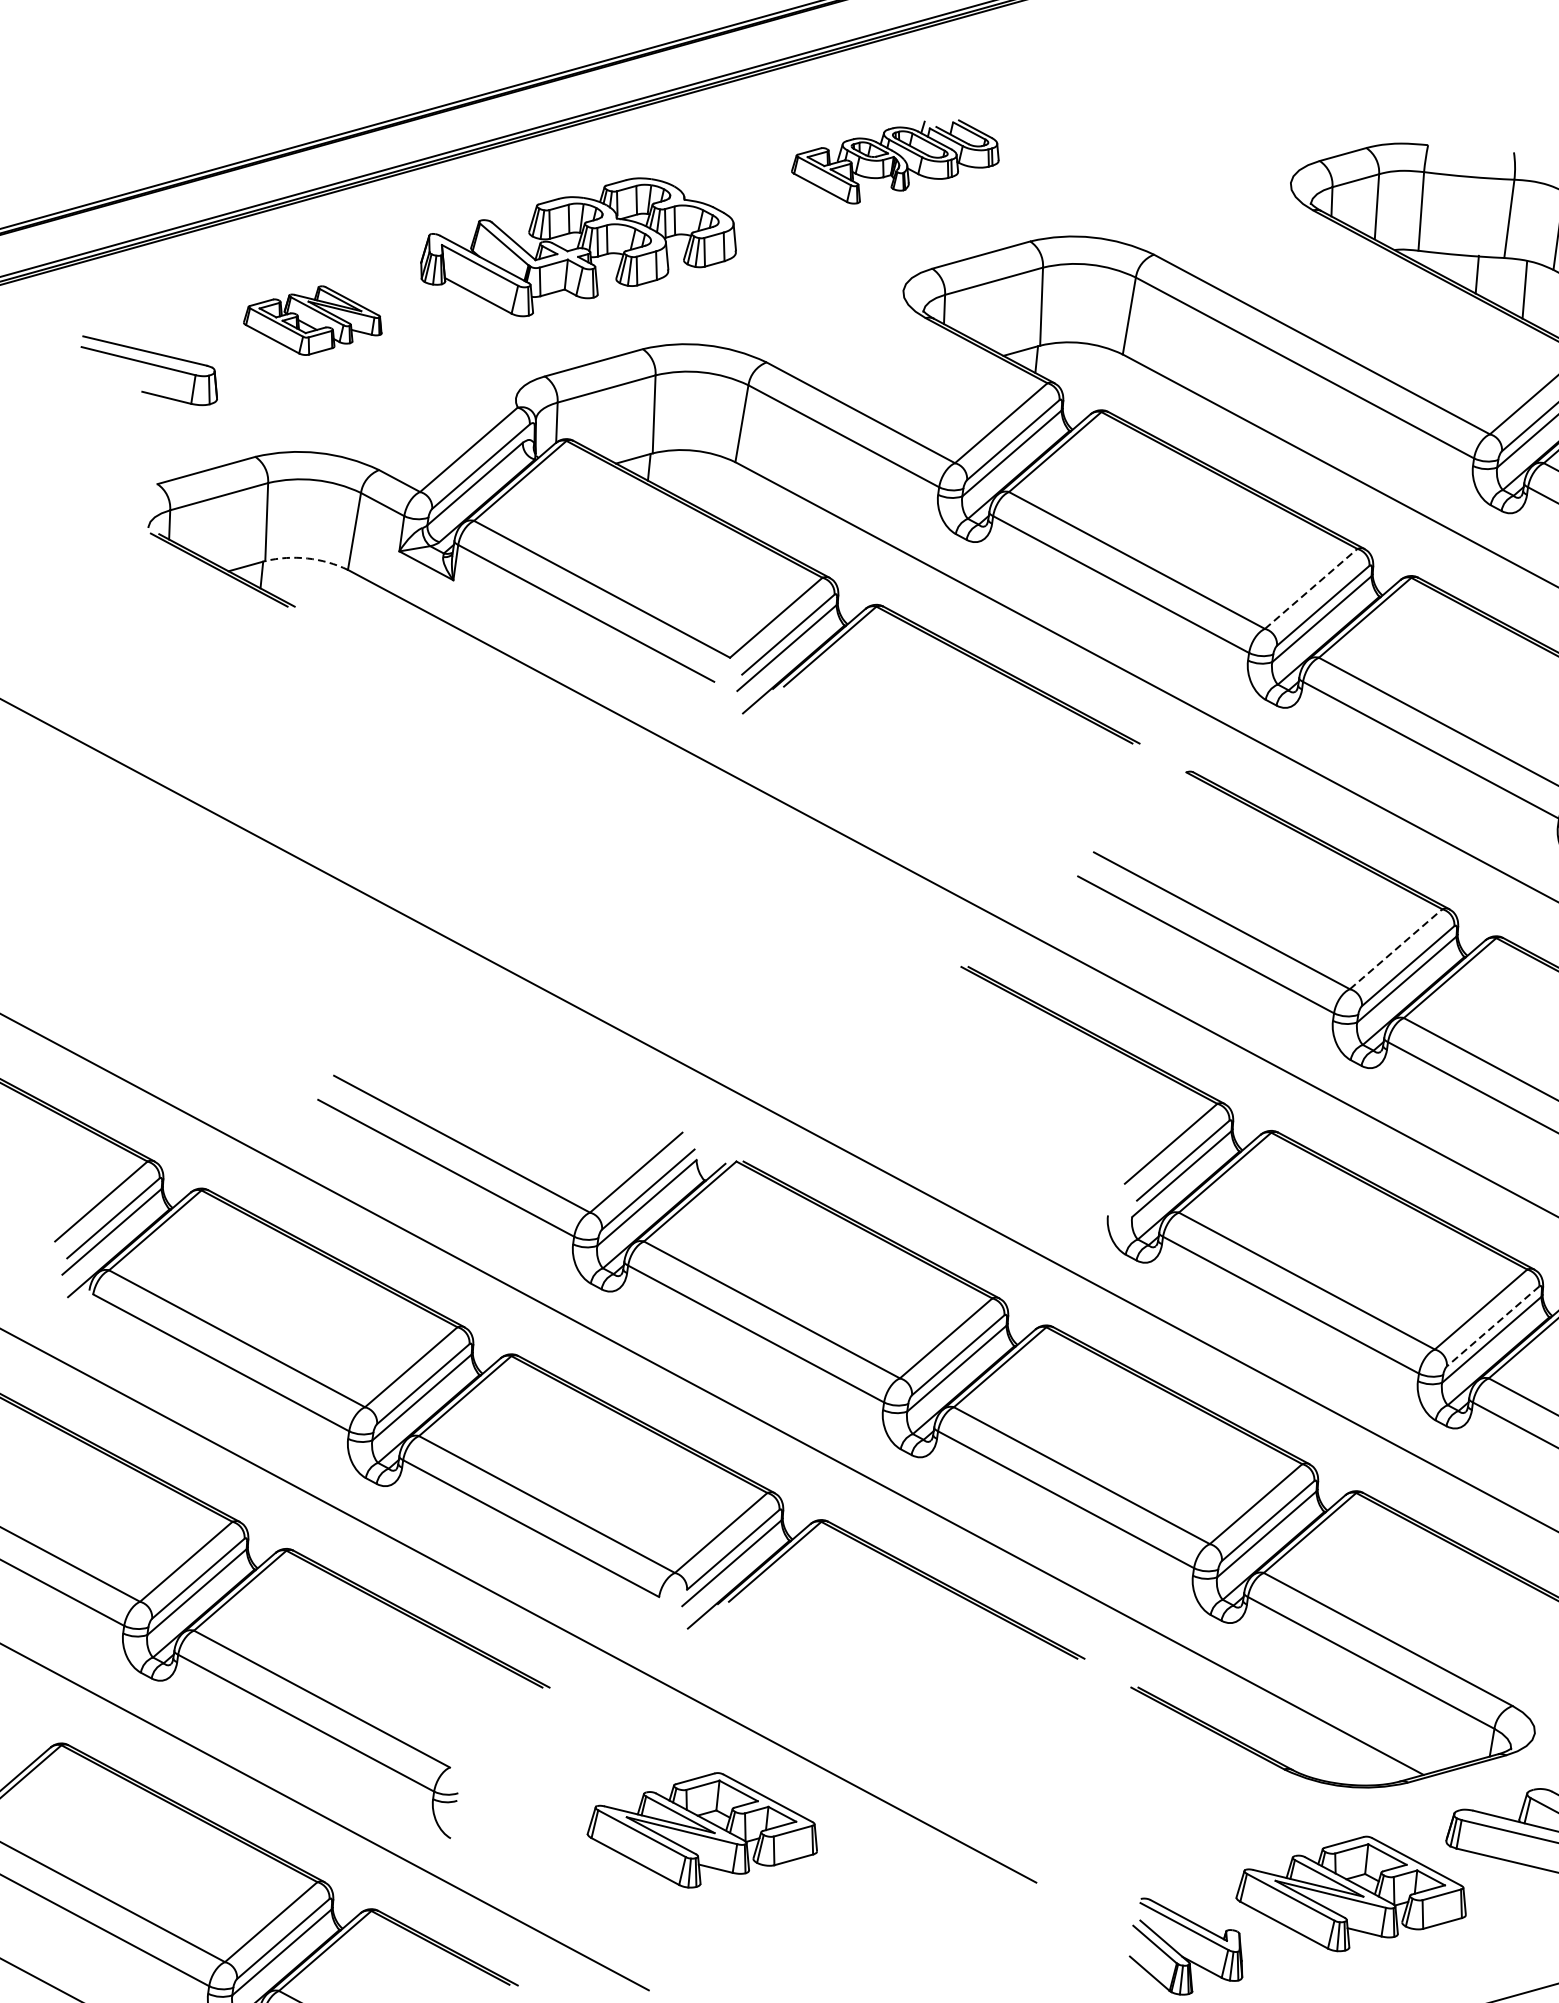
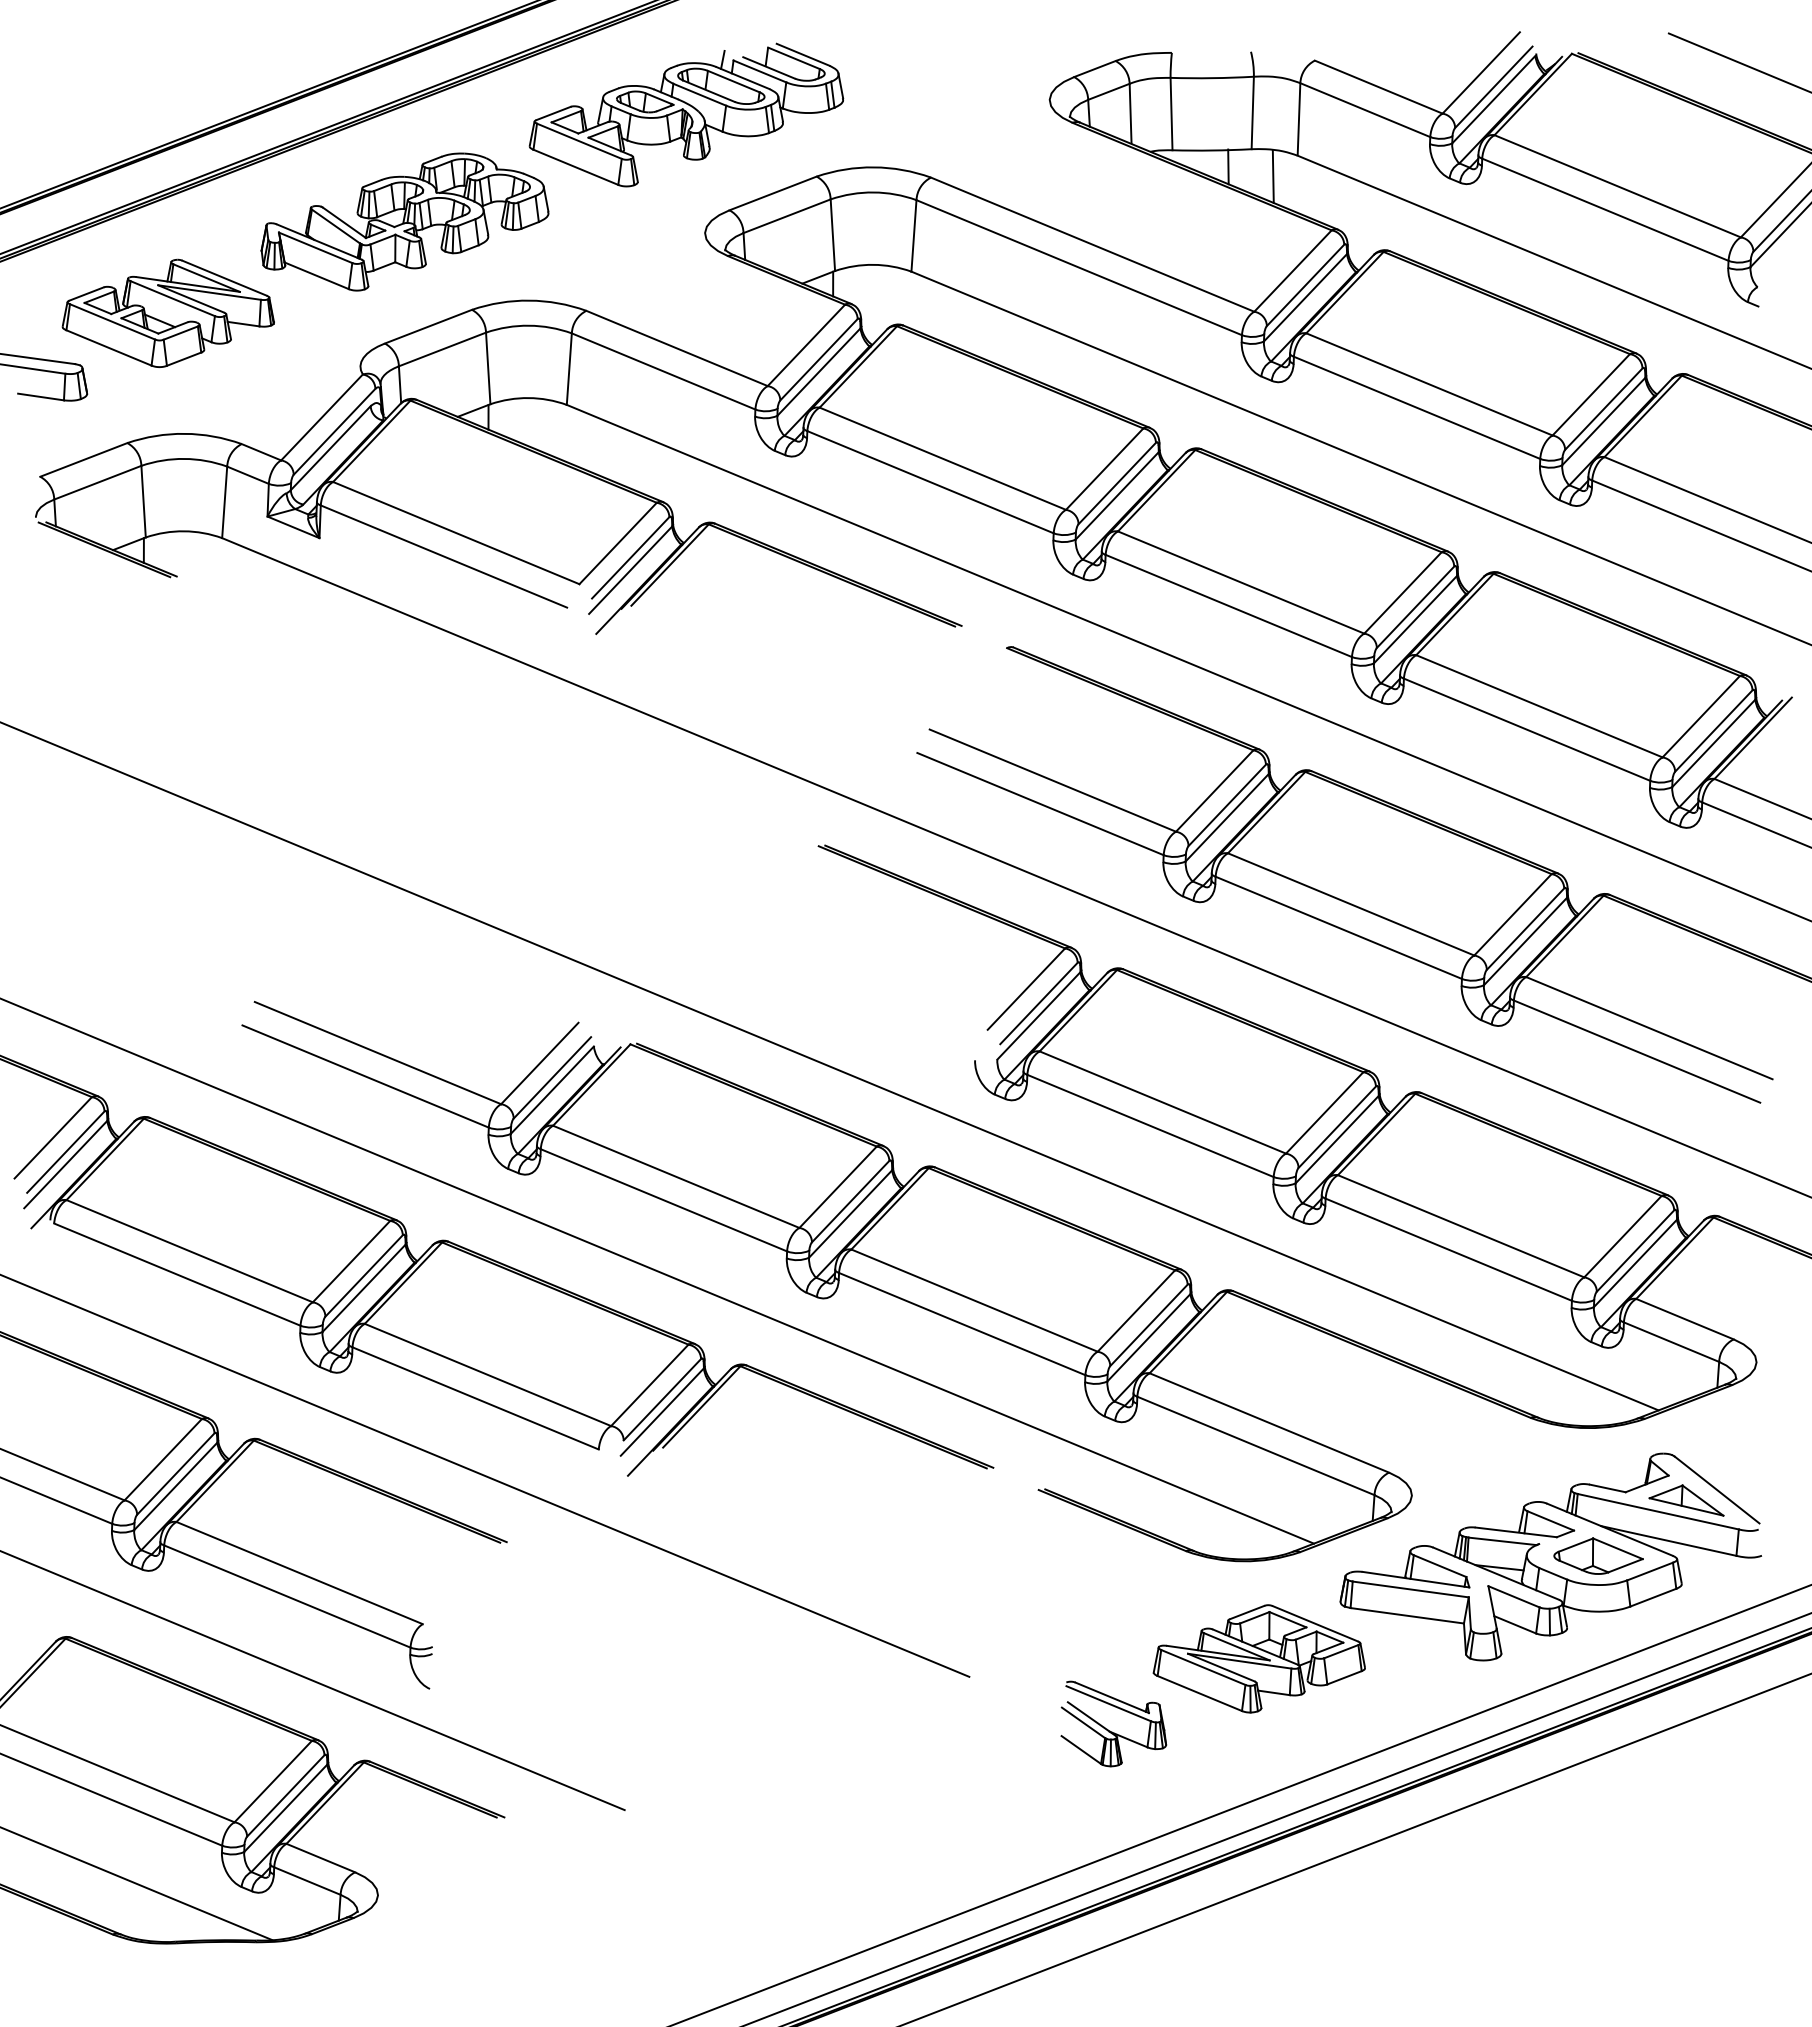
part: (895, 160) -> (686, 114), size x1.67
part: (312, 319) -> (167, 312), size x1.67
arc: (307, 558) -> (184, 531), dashed -> solid
line: (1312, 588) -> (1105, 468), dashed -> solid
line: (1397, 948) -> (1215, 790), dashed -> solid
line: (1492, 1326) -> (1336, 1127), dashed -> solid
part: (702, 1829) -> (659, 1658), removed

